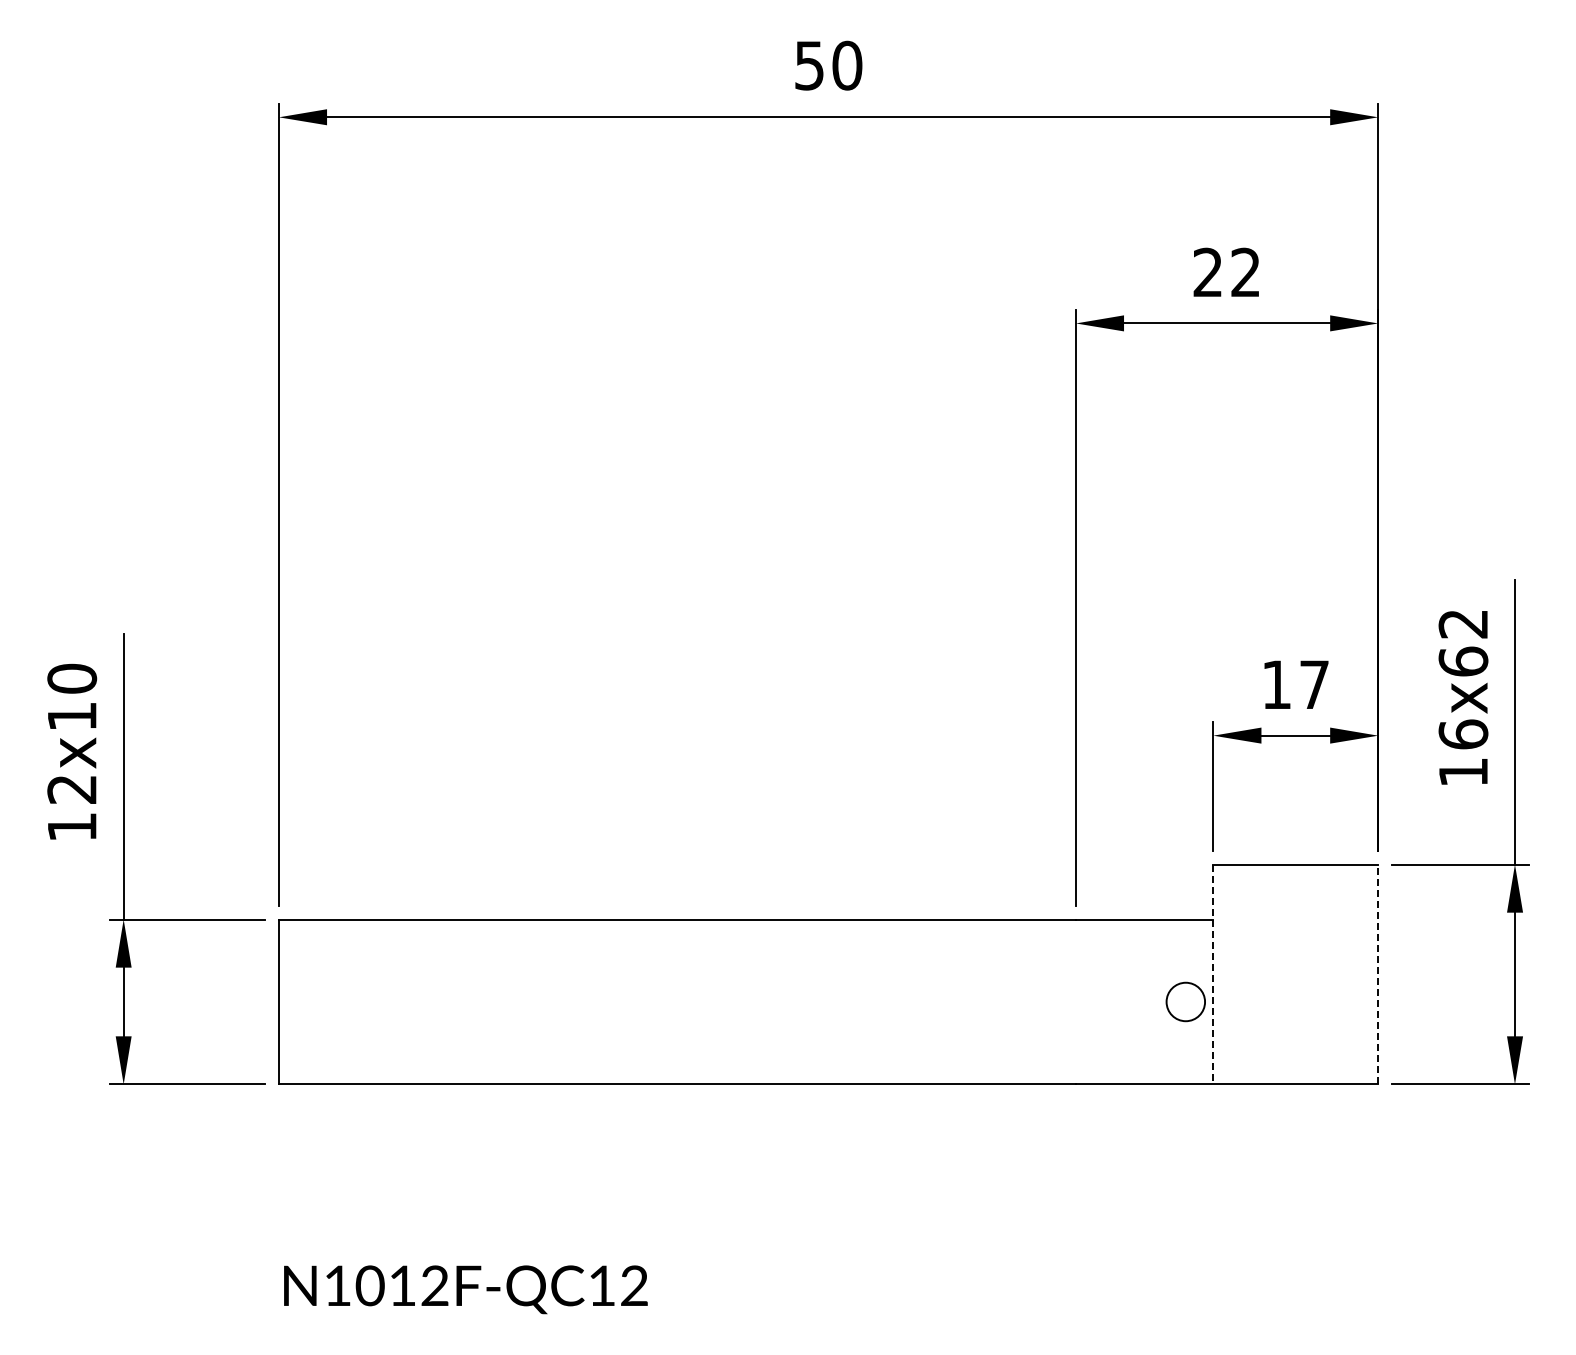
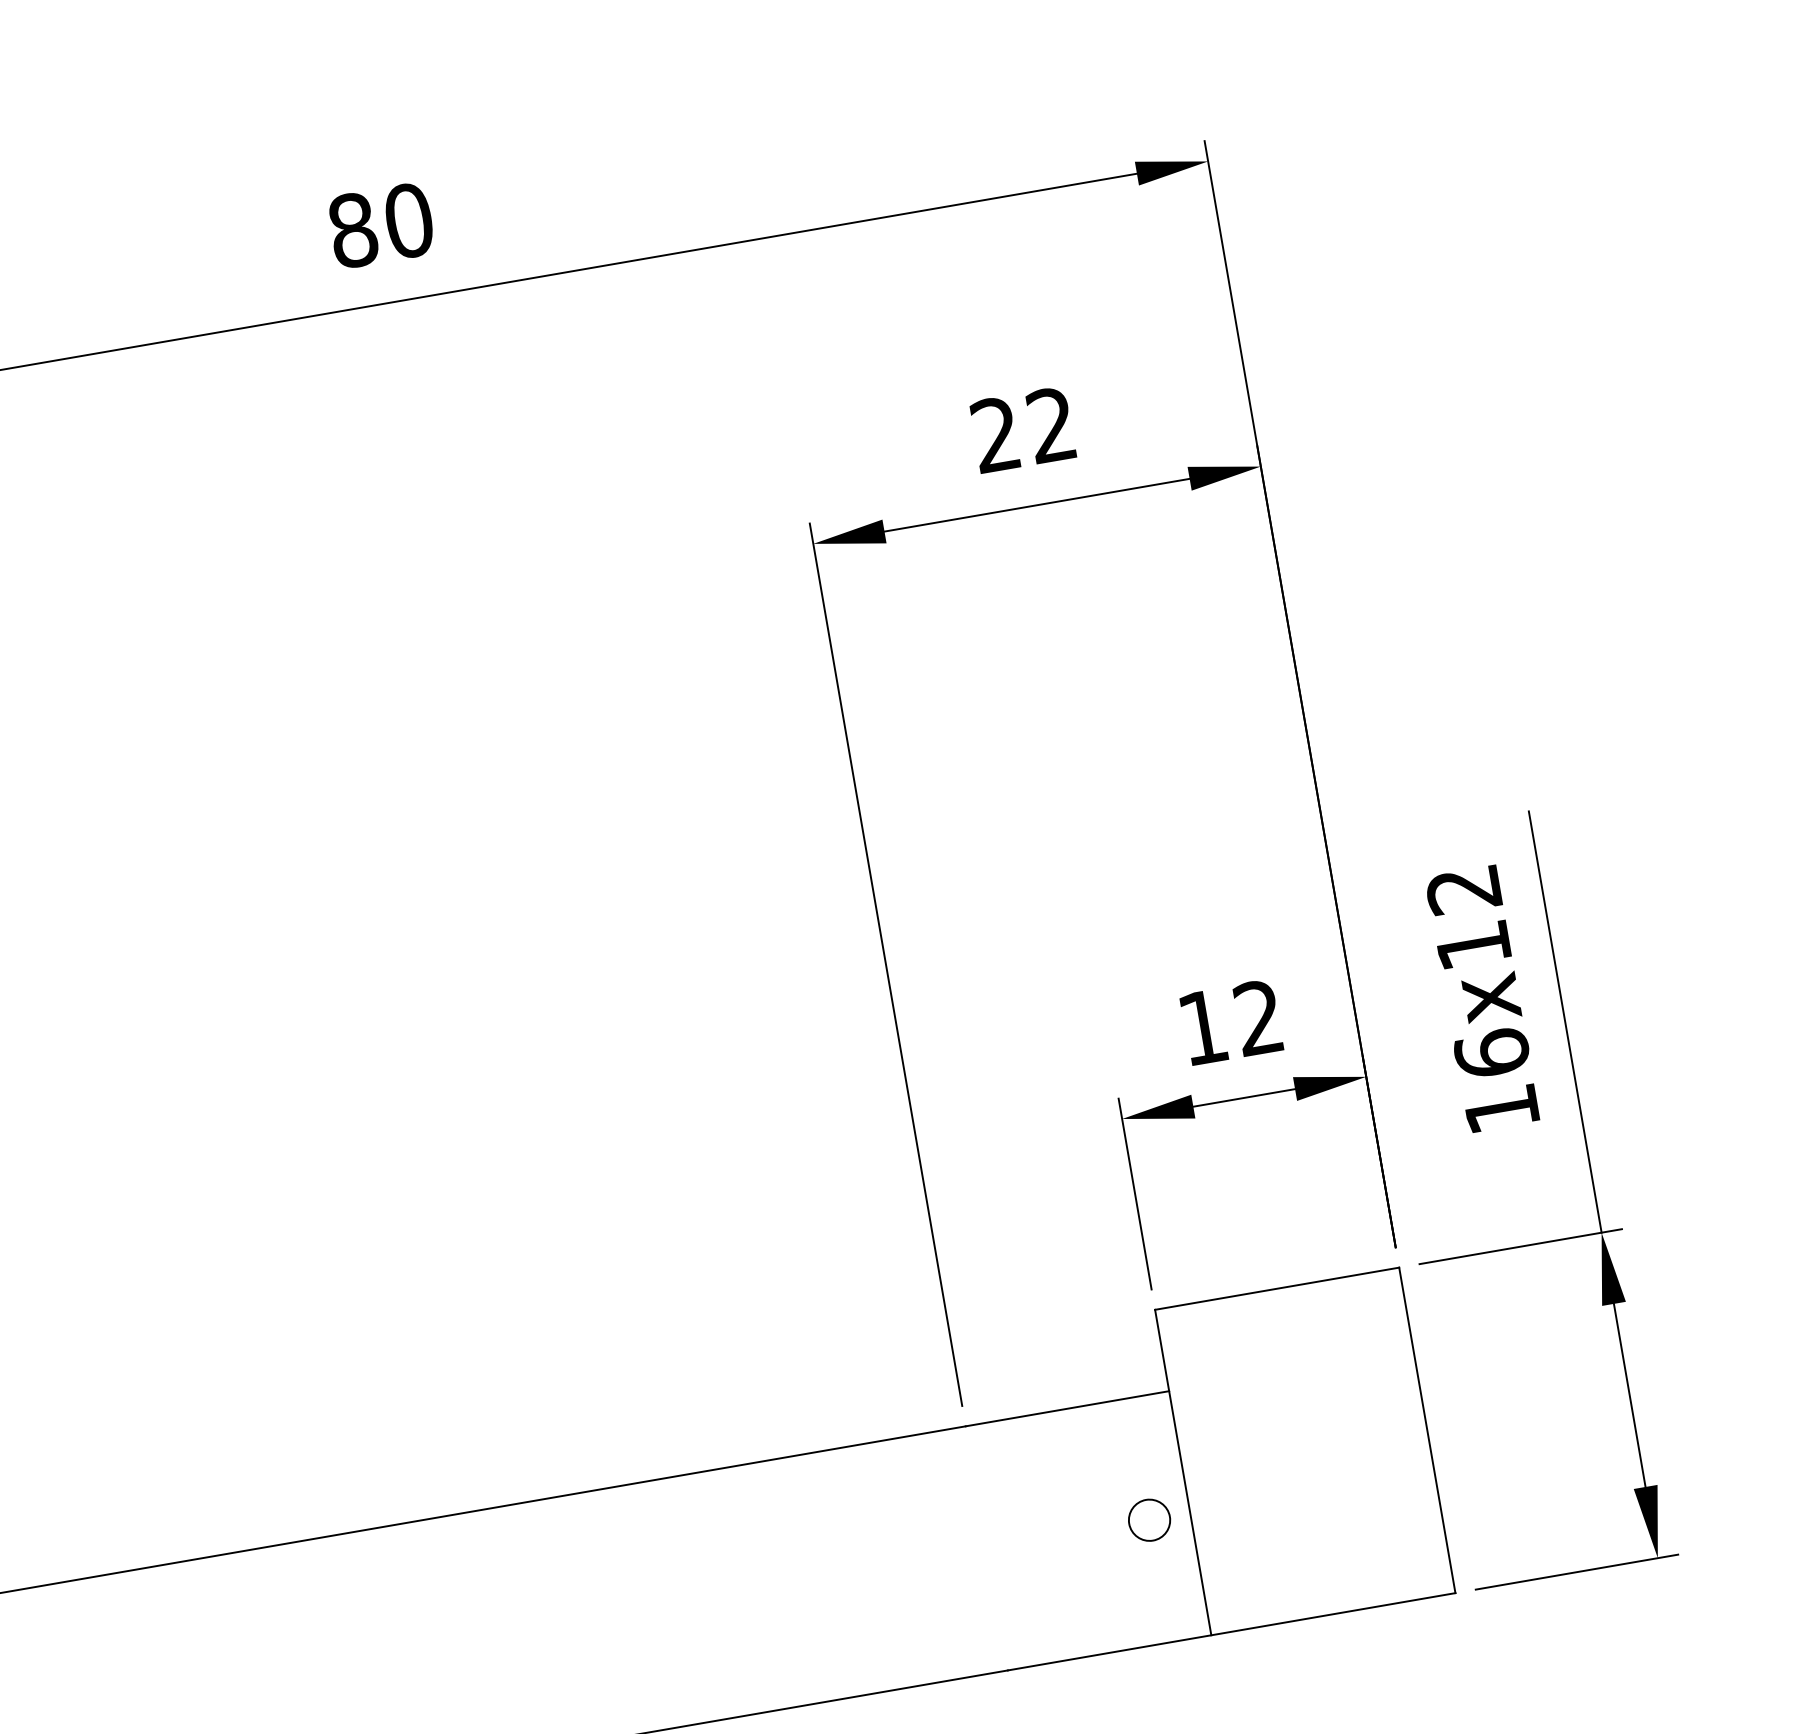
text: (809, 65) -> (352, 230), 50 -> 80
text: (1463, 661) -> (1473, 945), 16x62 -> 16x12
text: (1314, 684) -> (1258, 1017), 17 -> 12
line: (1213, 974) -> (1183, 1472), dashed -> solid
line: (1378, 974) -> (1427, 1430), dashed -> solid
circle: (1185, 1001) -> (1148, 1519), size x0.71

